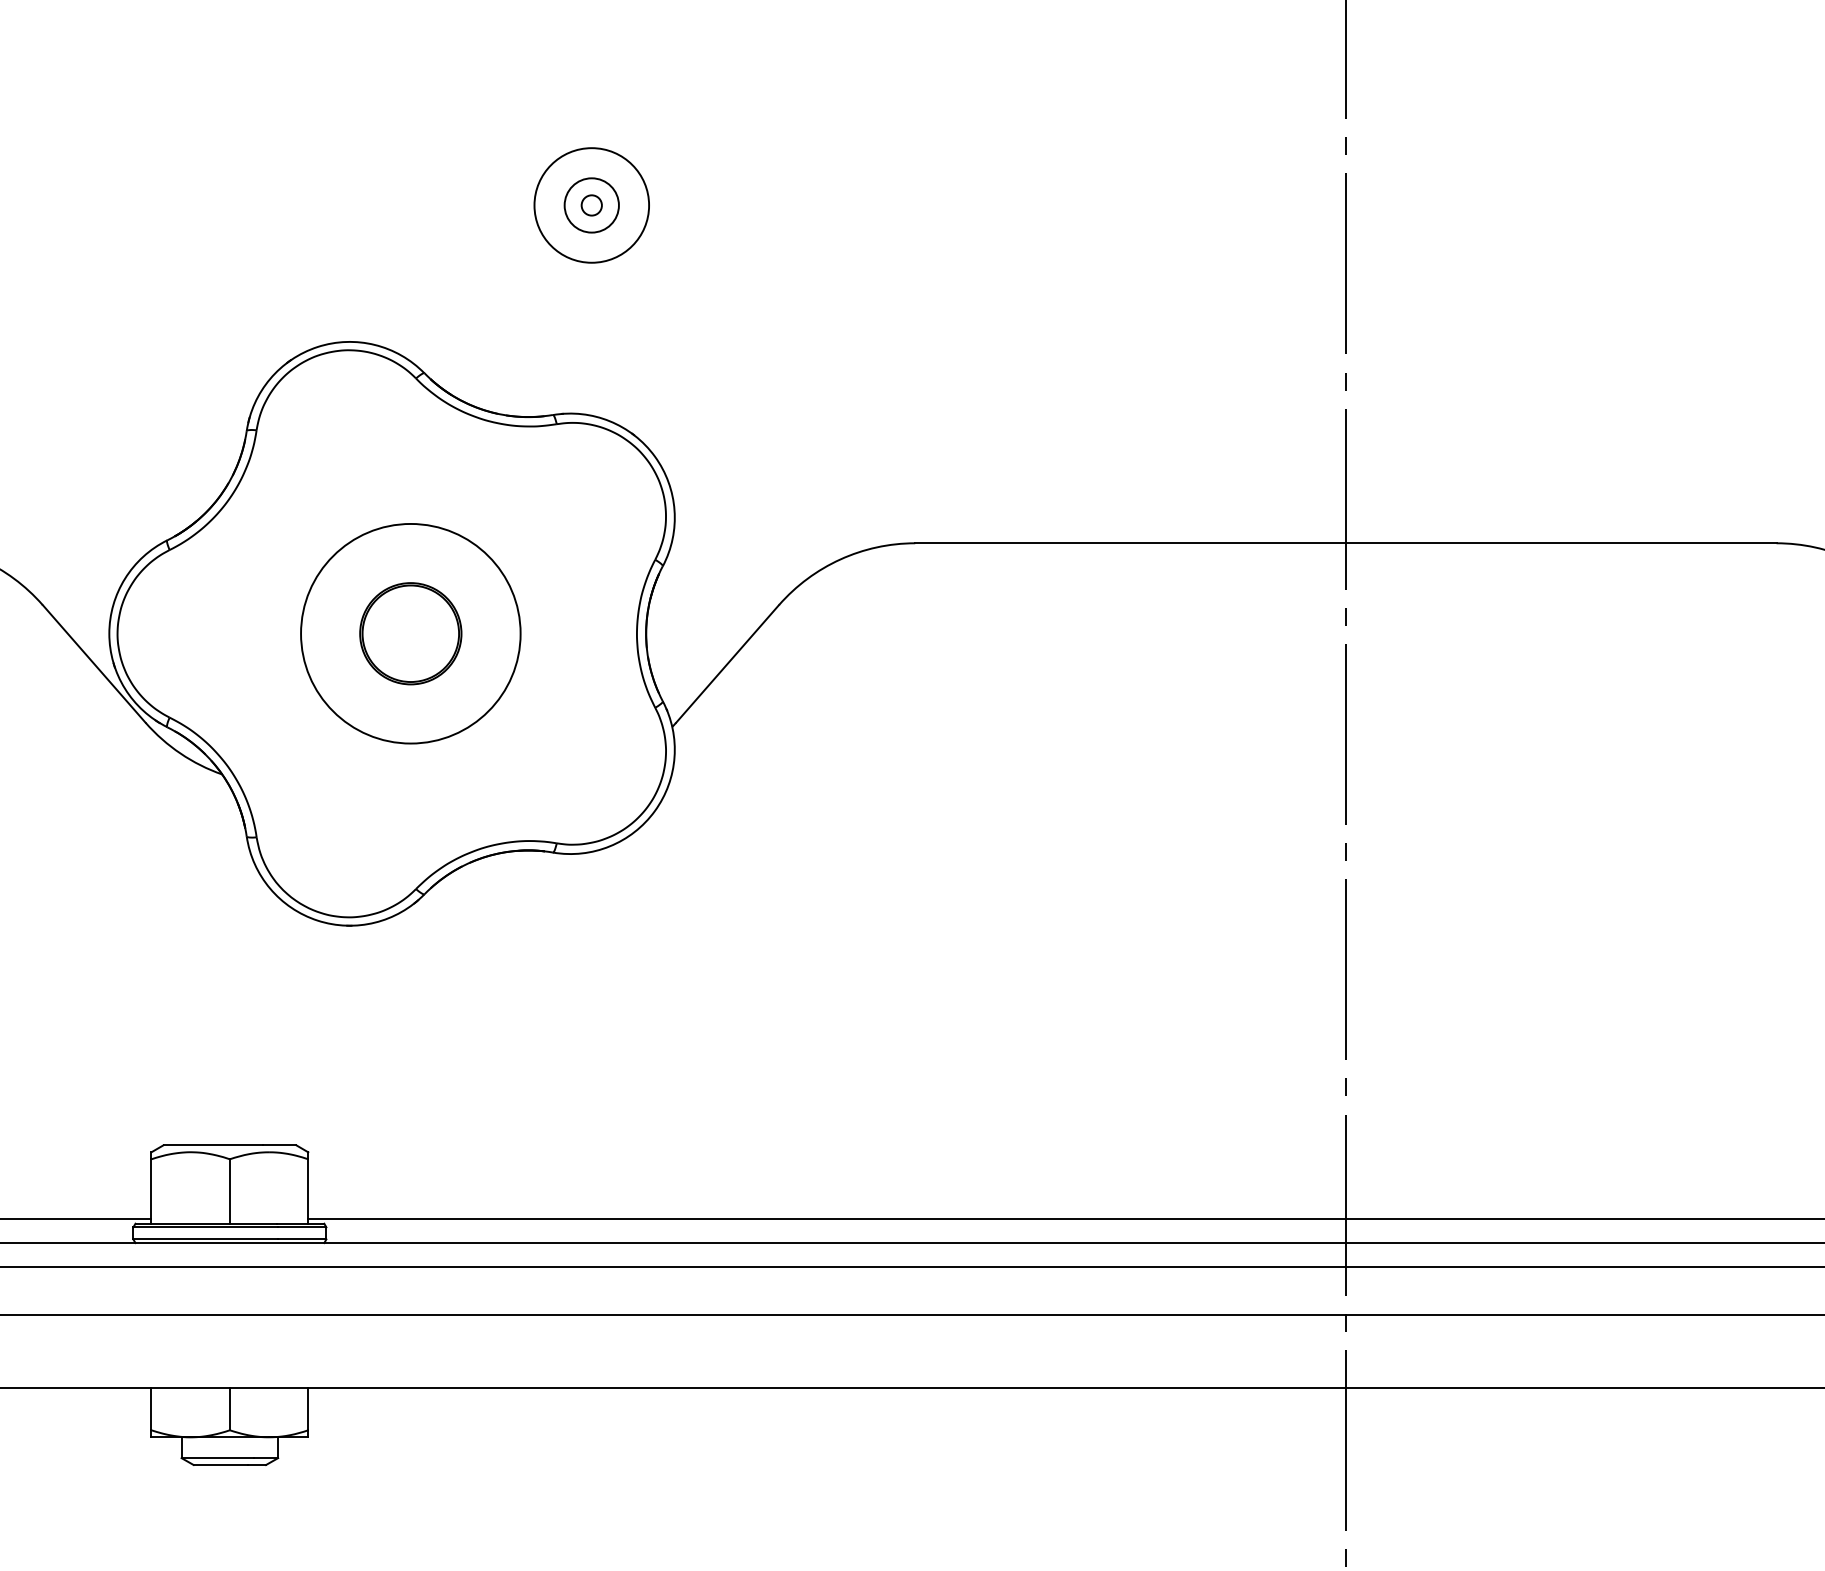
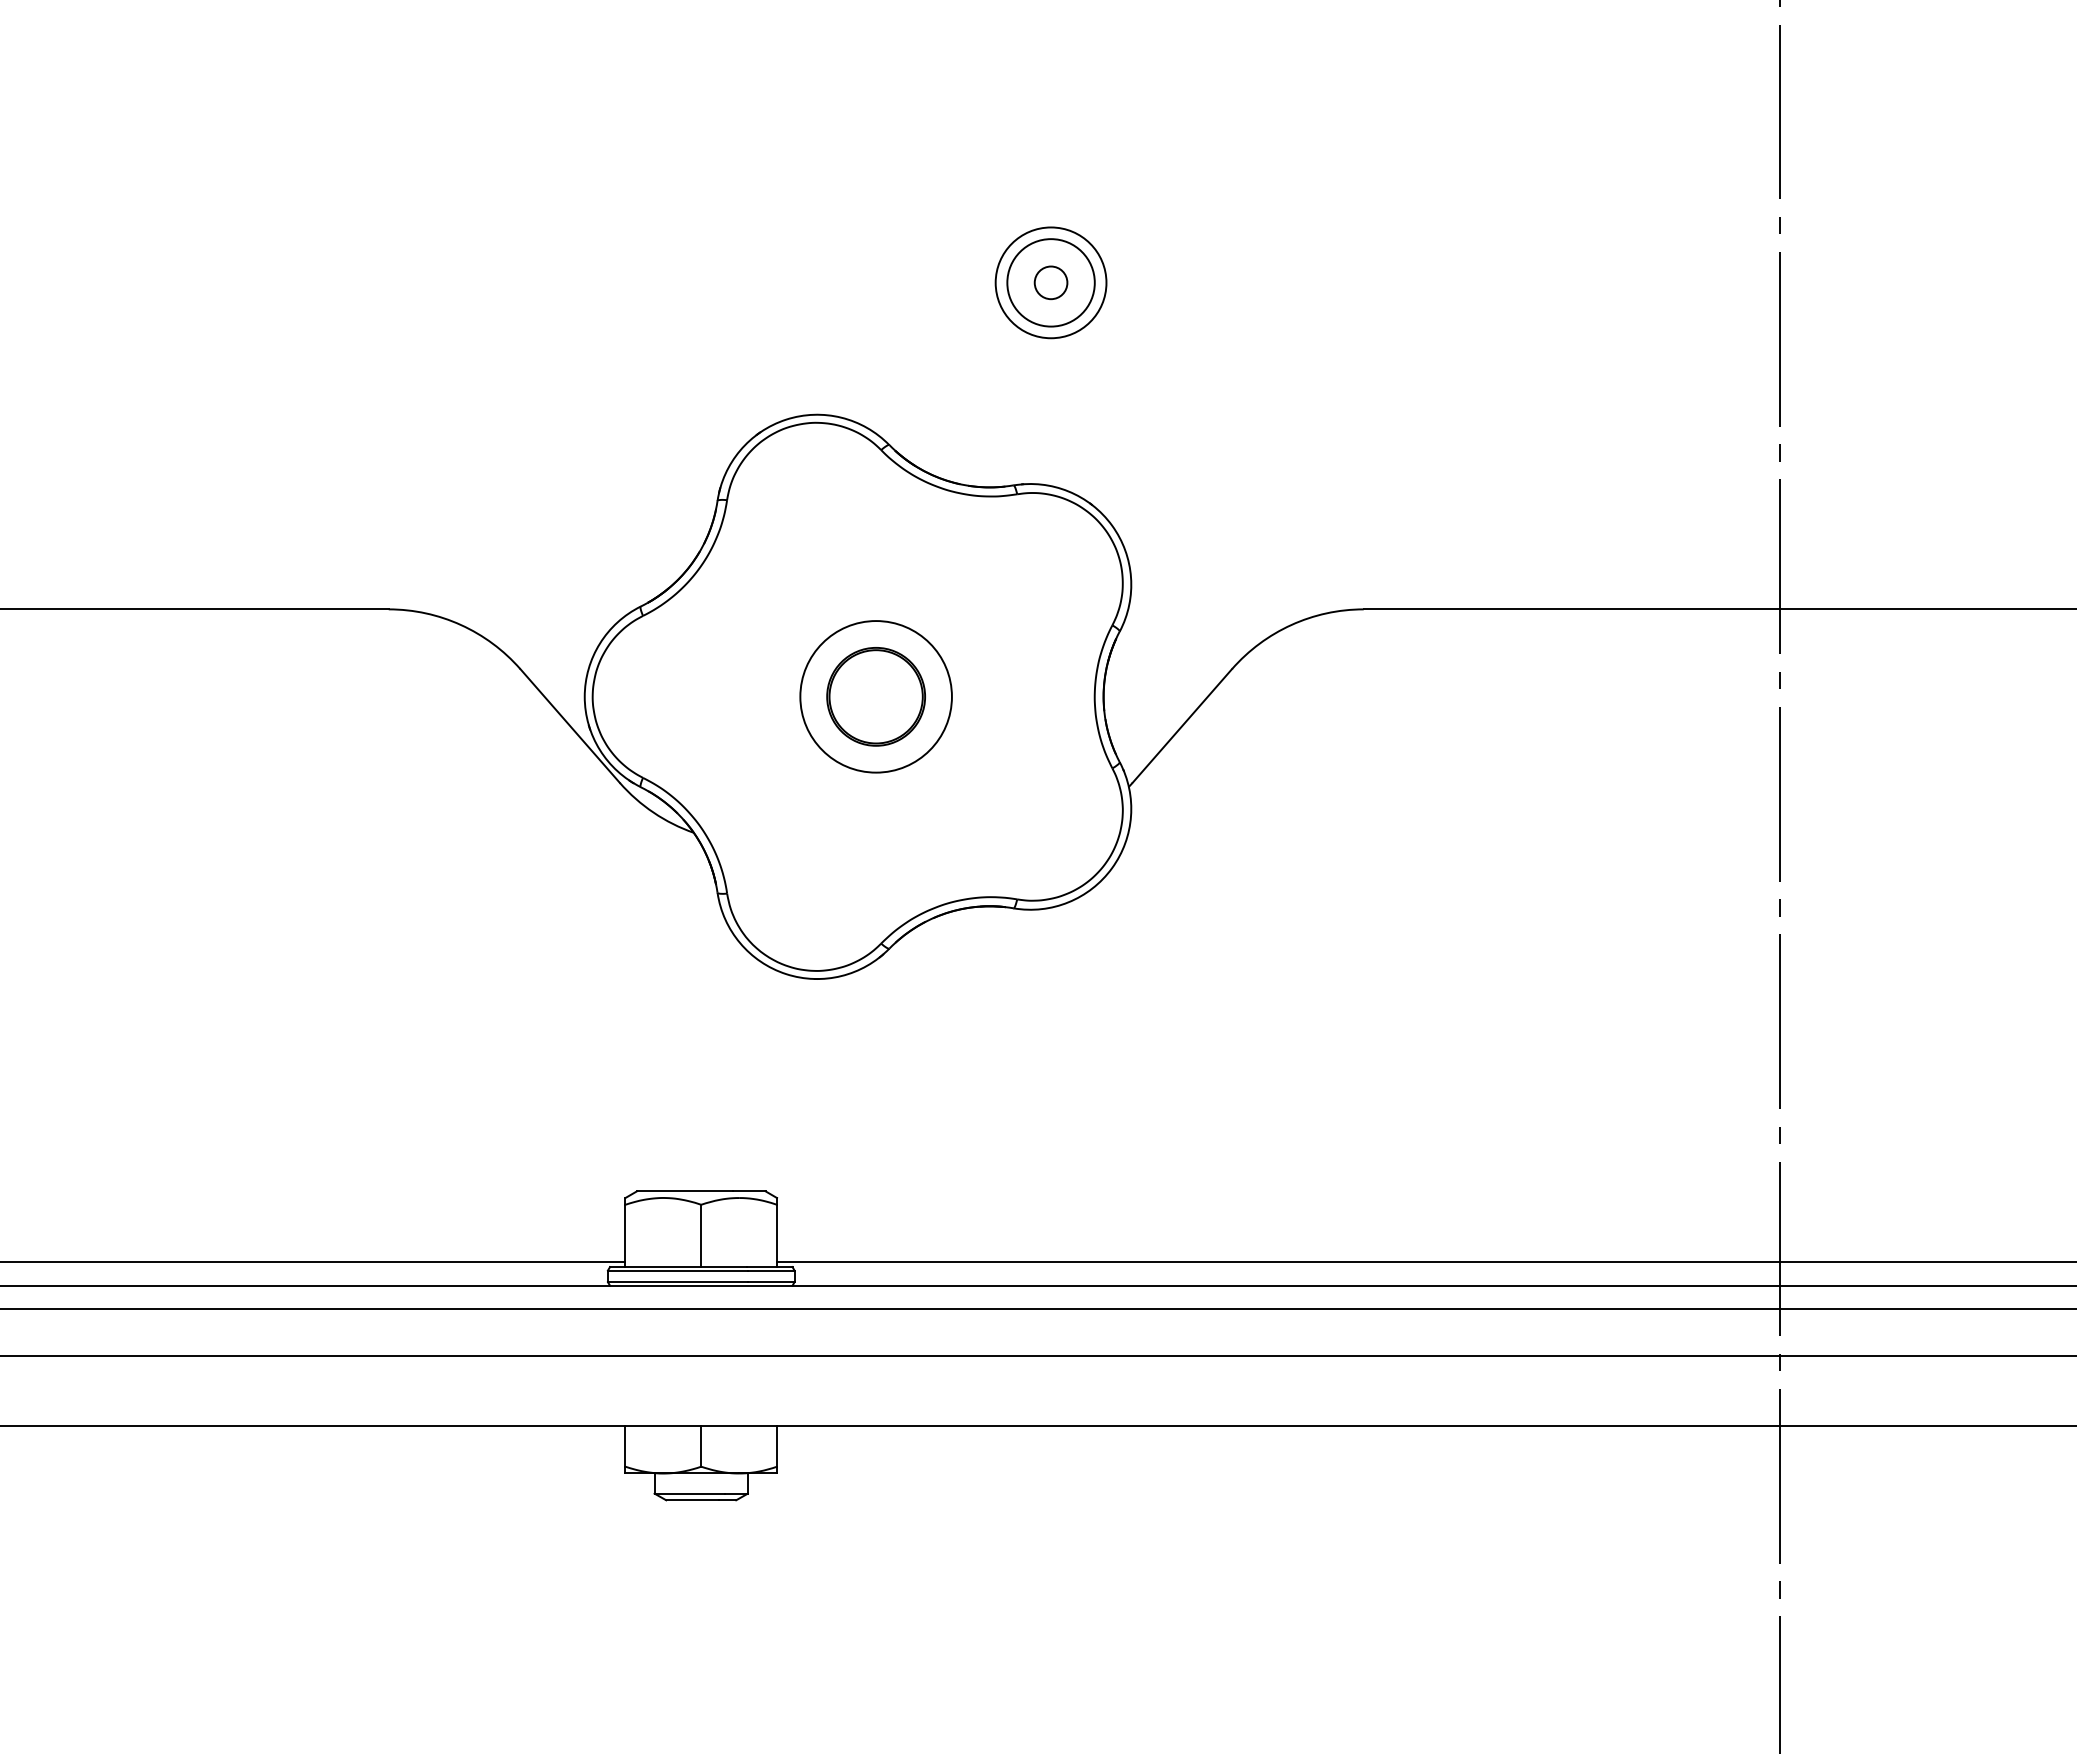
circle: (591, 205) -> (1050, 282), size x1.67
circle: (591, 205) -> (1050, 282), size x1.67
circle: (410, 633) -> (875, 696), size x0.71

